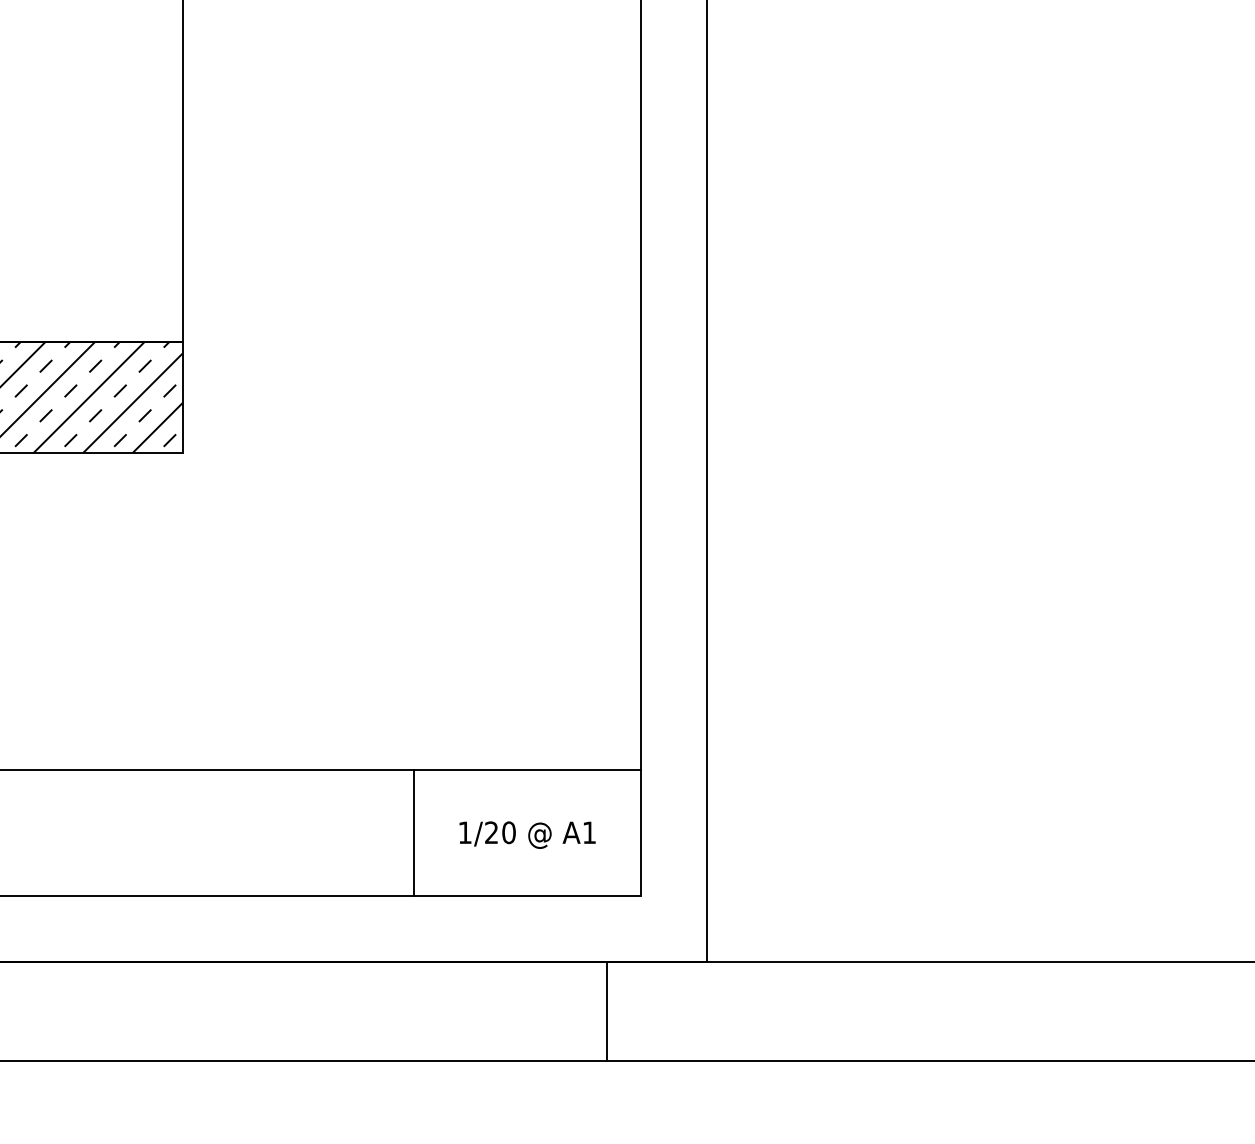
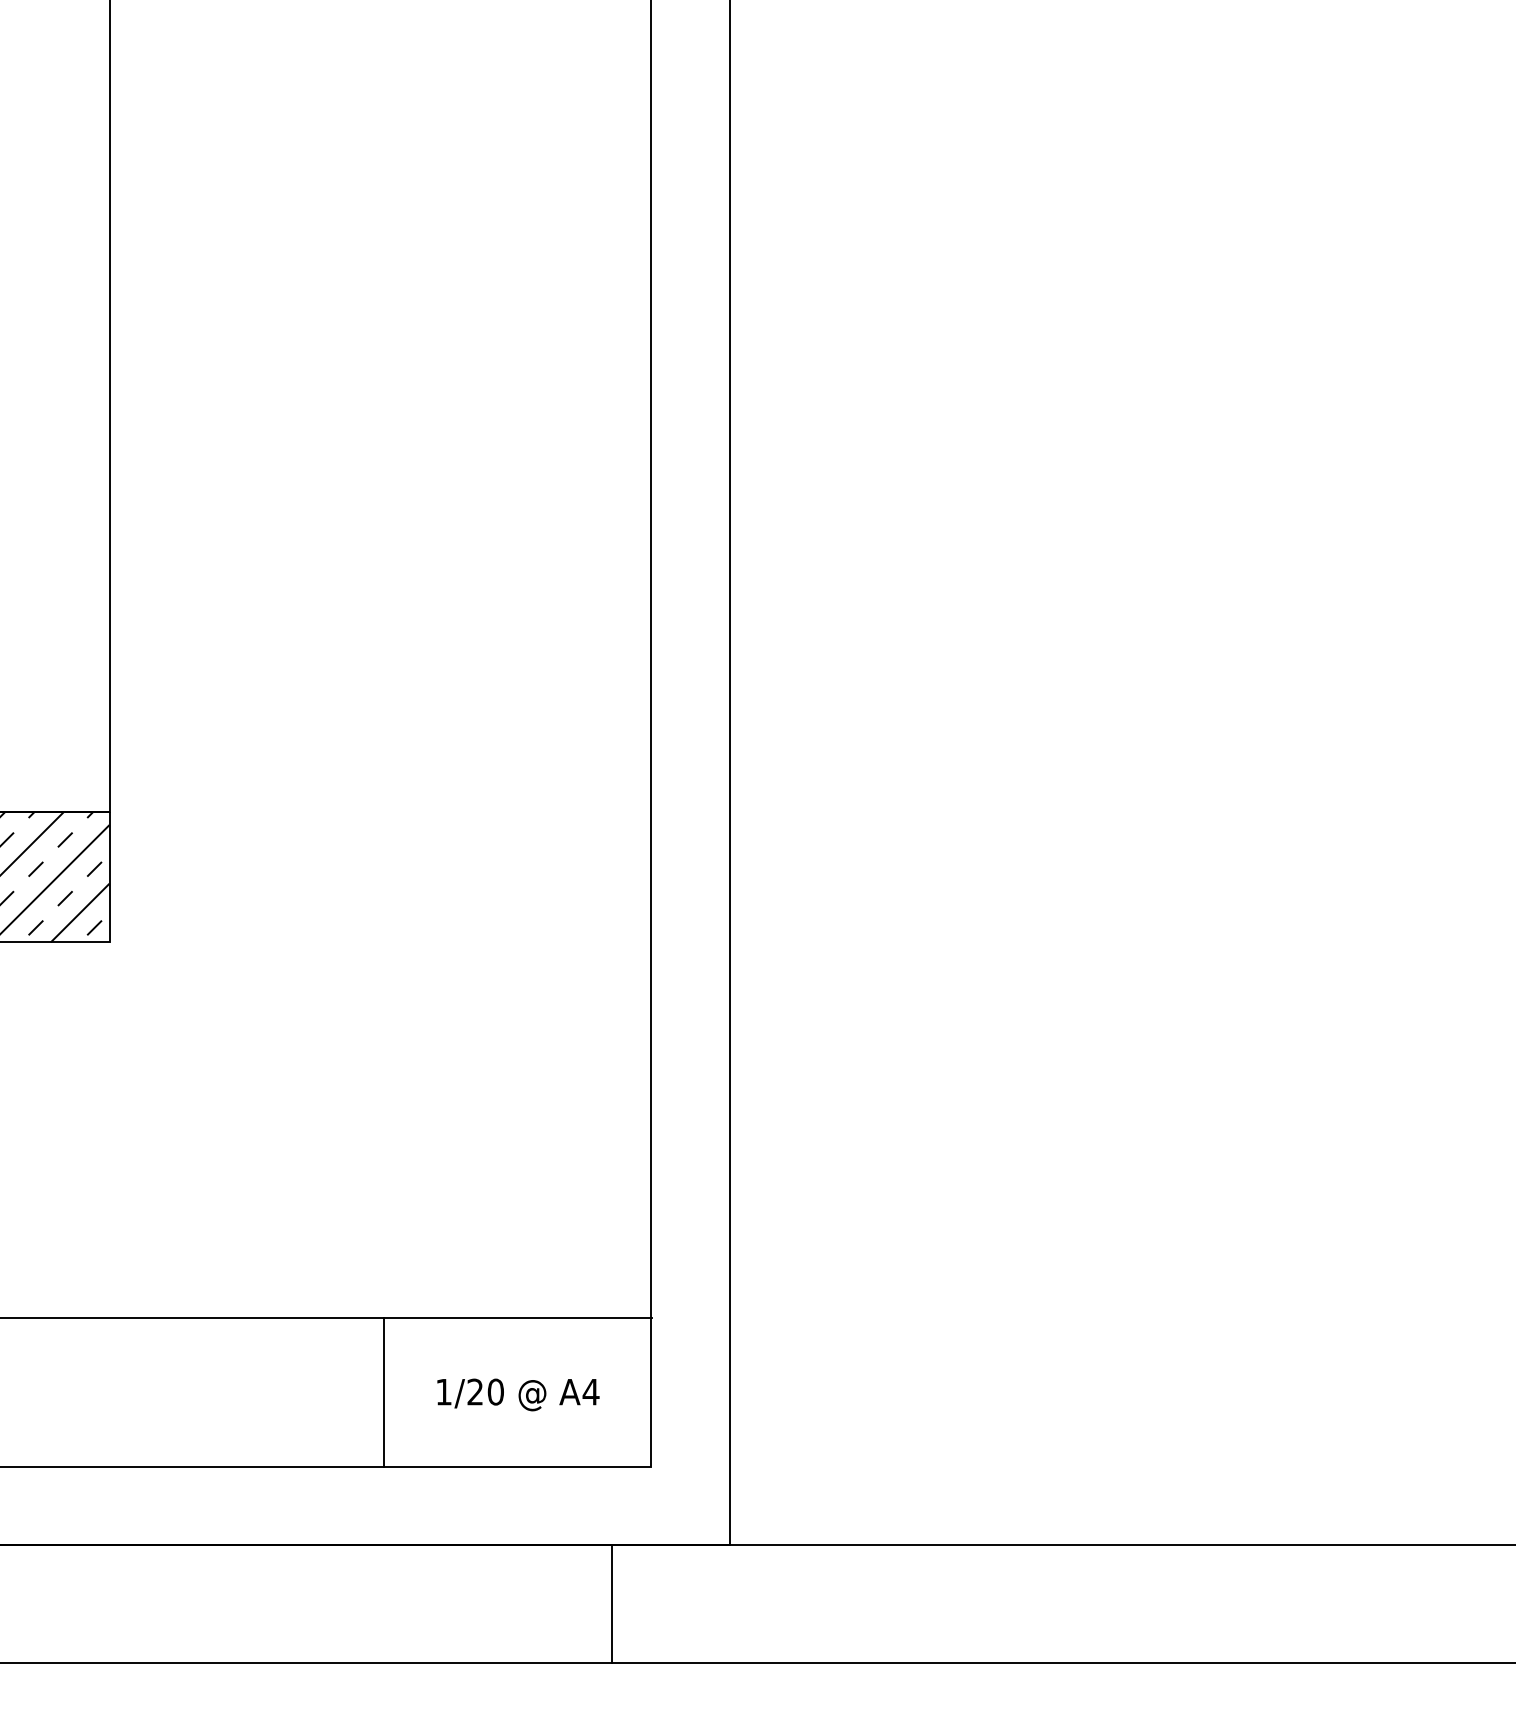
text: (588, 833) -> (590, 1392), A1 -> A4

